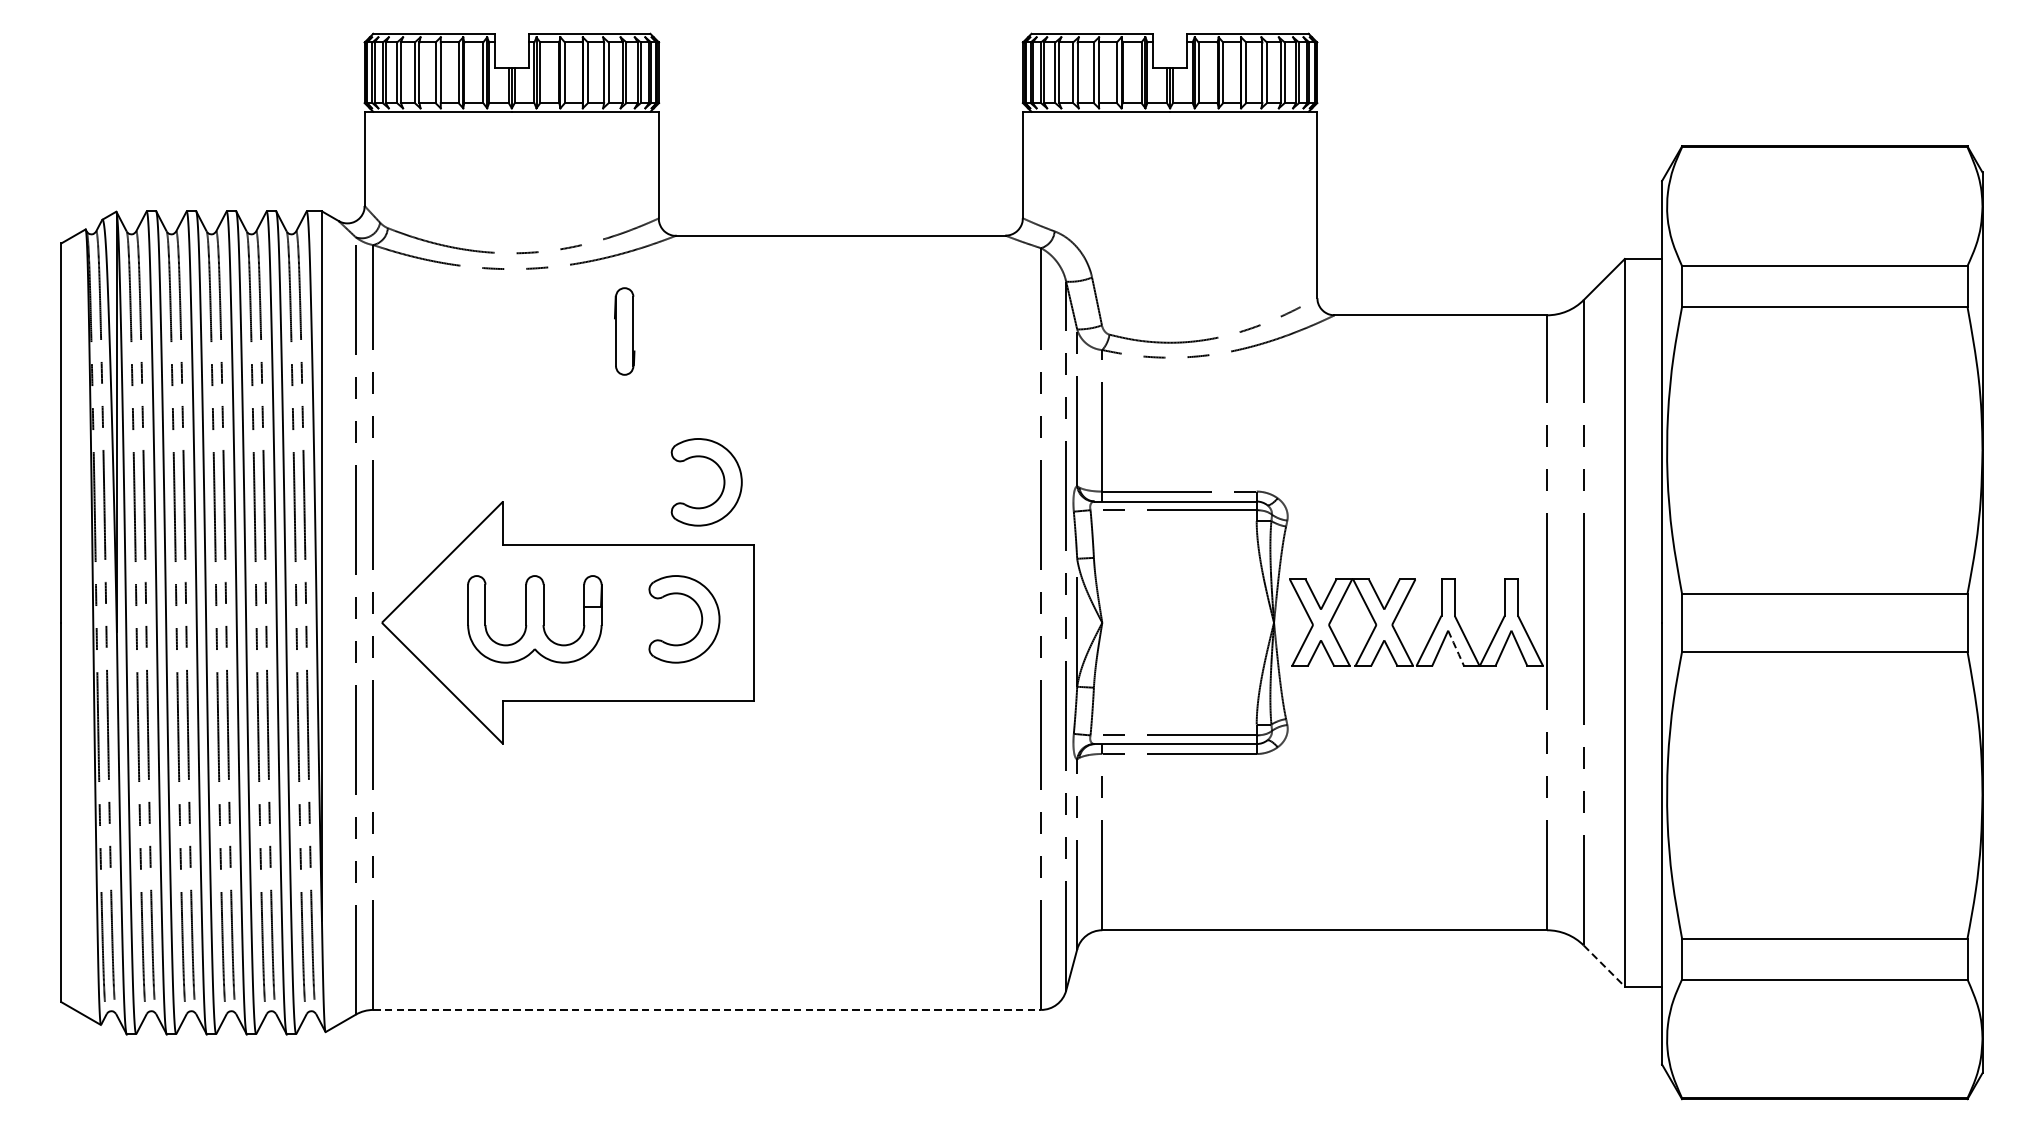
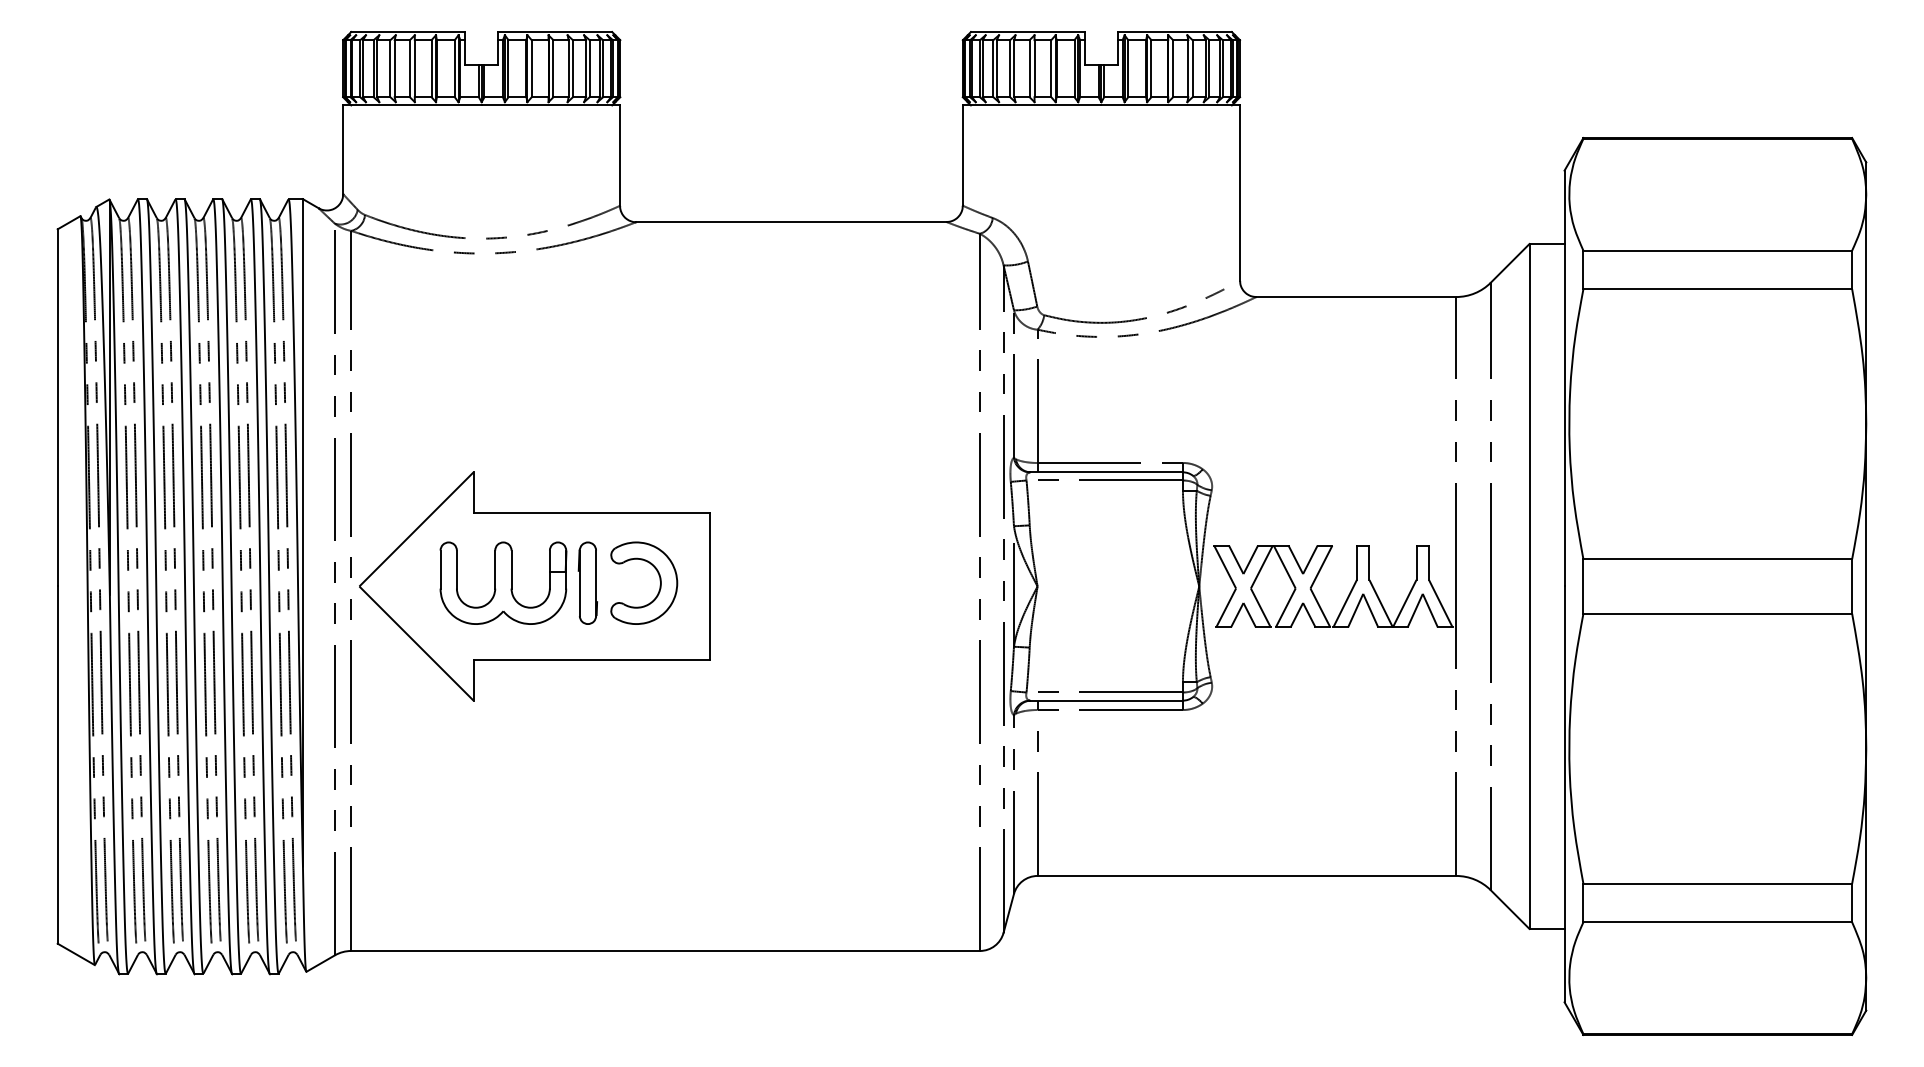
part: (624, 330) -> (587, 582), moved
part: (722, 479) -> (680, 451), removed
line: (1455, 649) -> (1370, 611), dashed -> solid
line: (1604, 965) -> (1510, 909), dashed -> solid
line: (708, 1009) -> (666, 950), dashed -> solid

